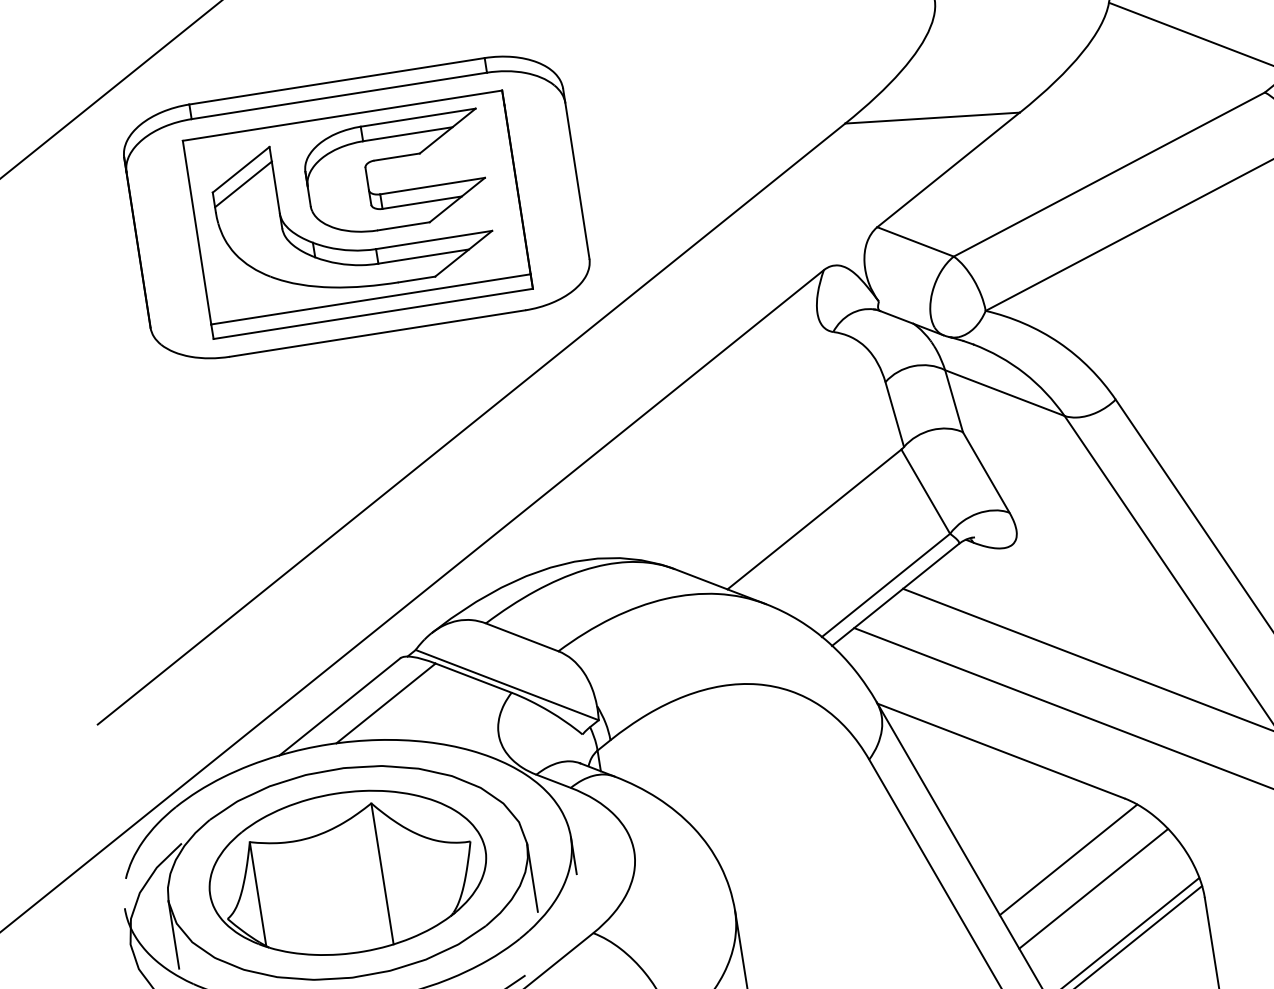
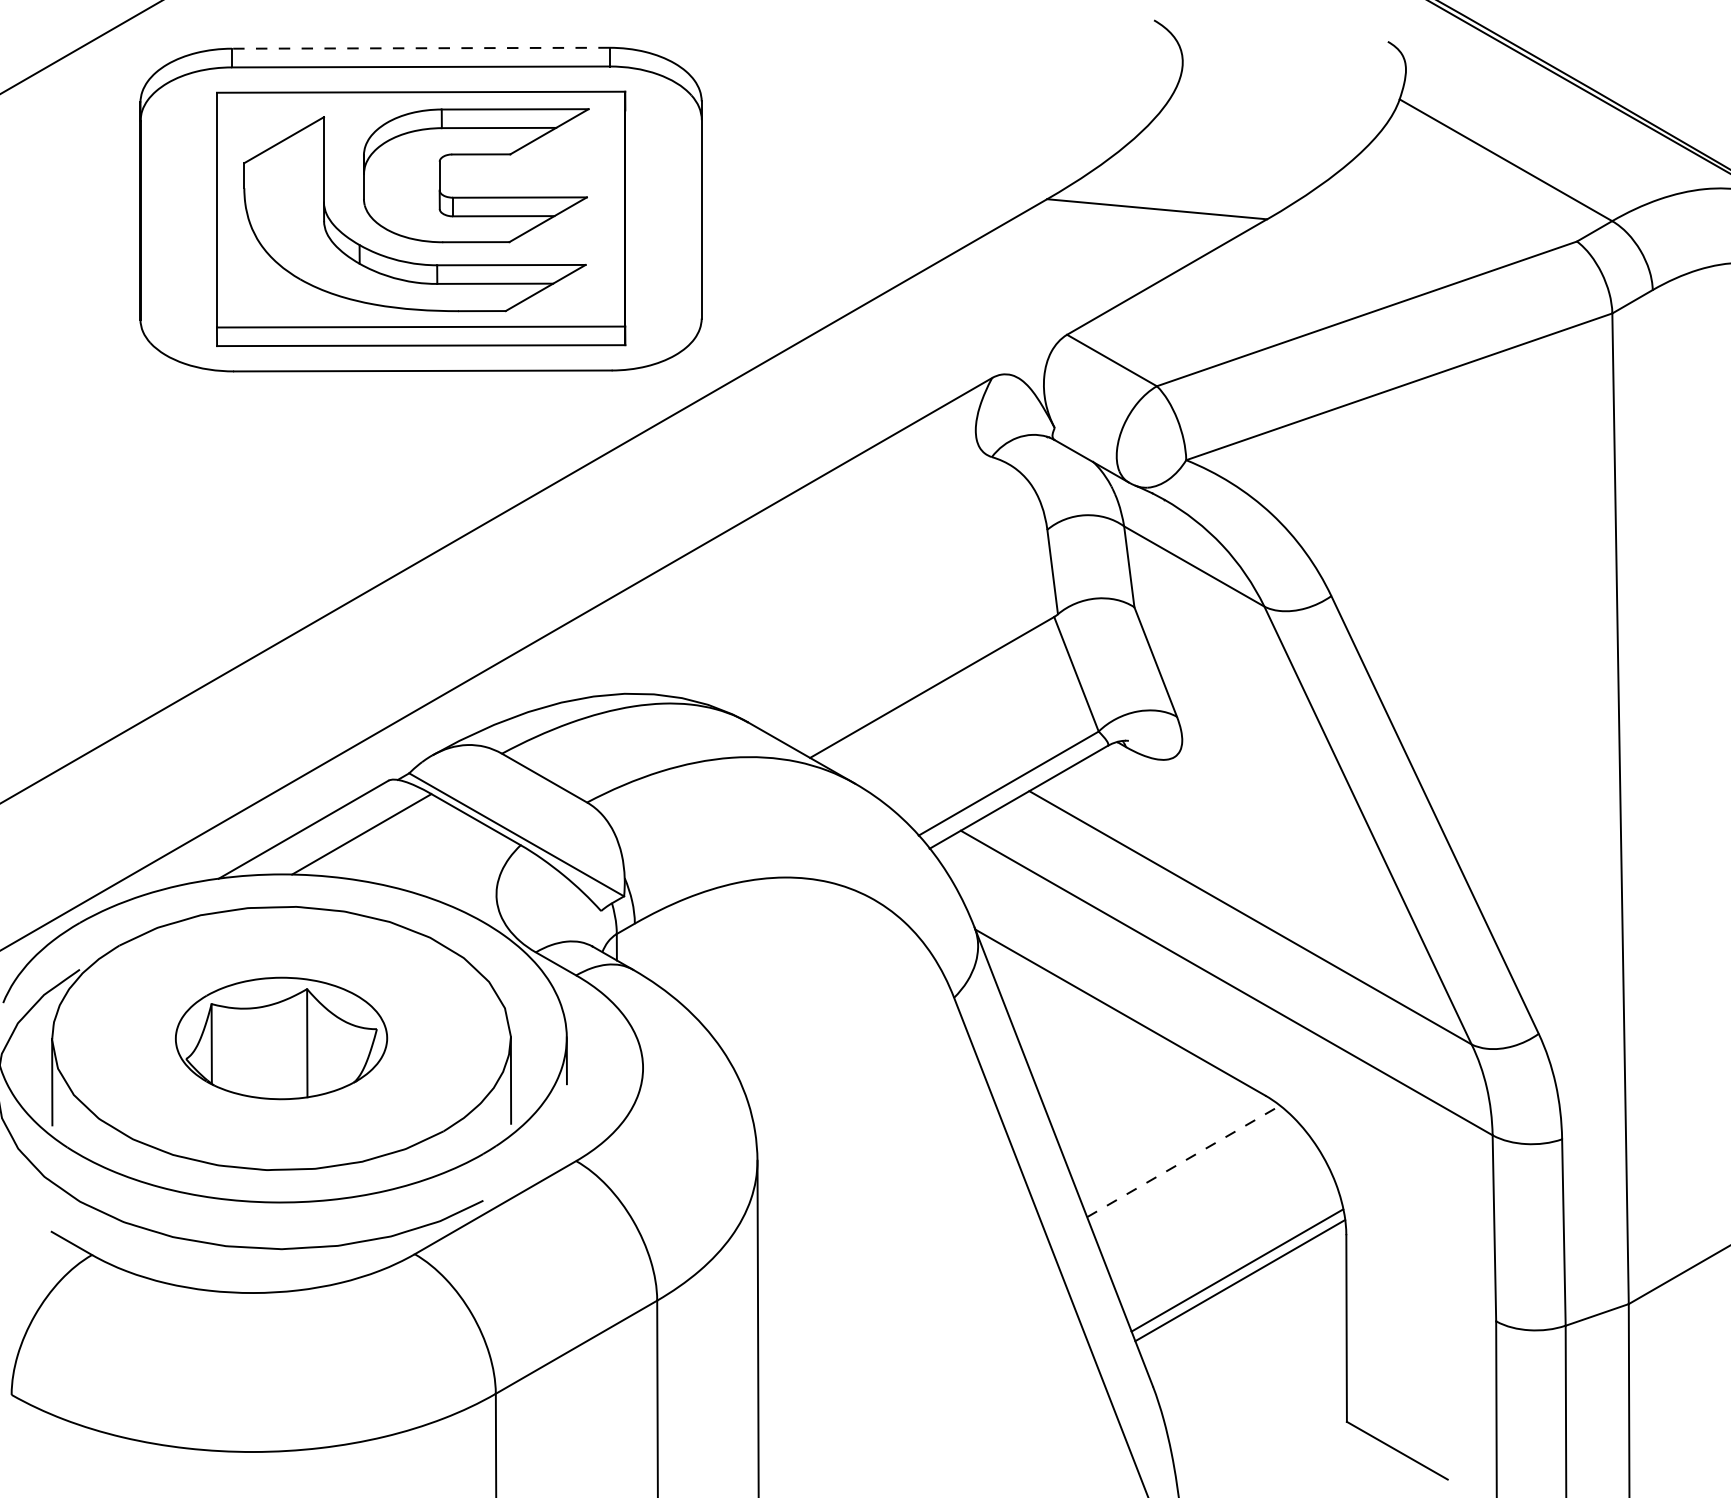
line: (336, 81) -> (420, 48), solid -> dashed
line: (243, 184) -> (284, 158), removed
line: (1069, 859) -> (1184, 1161), solid -> dashed
part: (347, 872) -> (281, 1038), size x0.6
line: (1093, 888) -> (1208, 1202), removed

